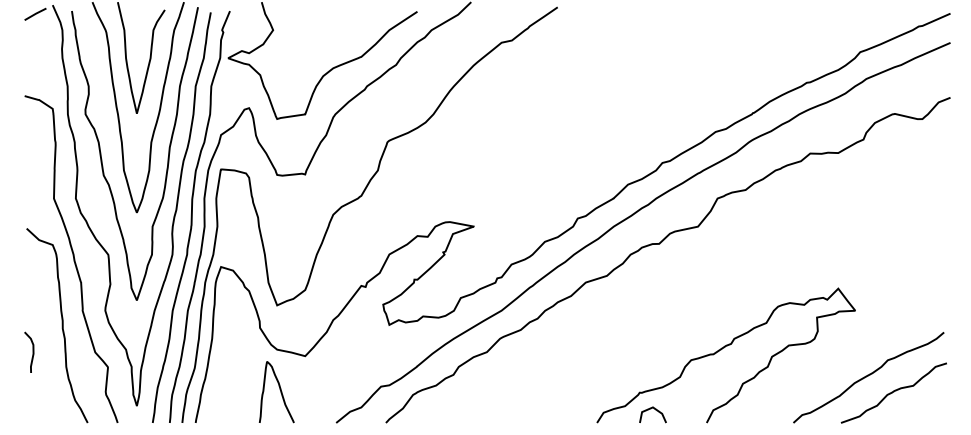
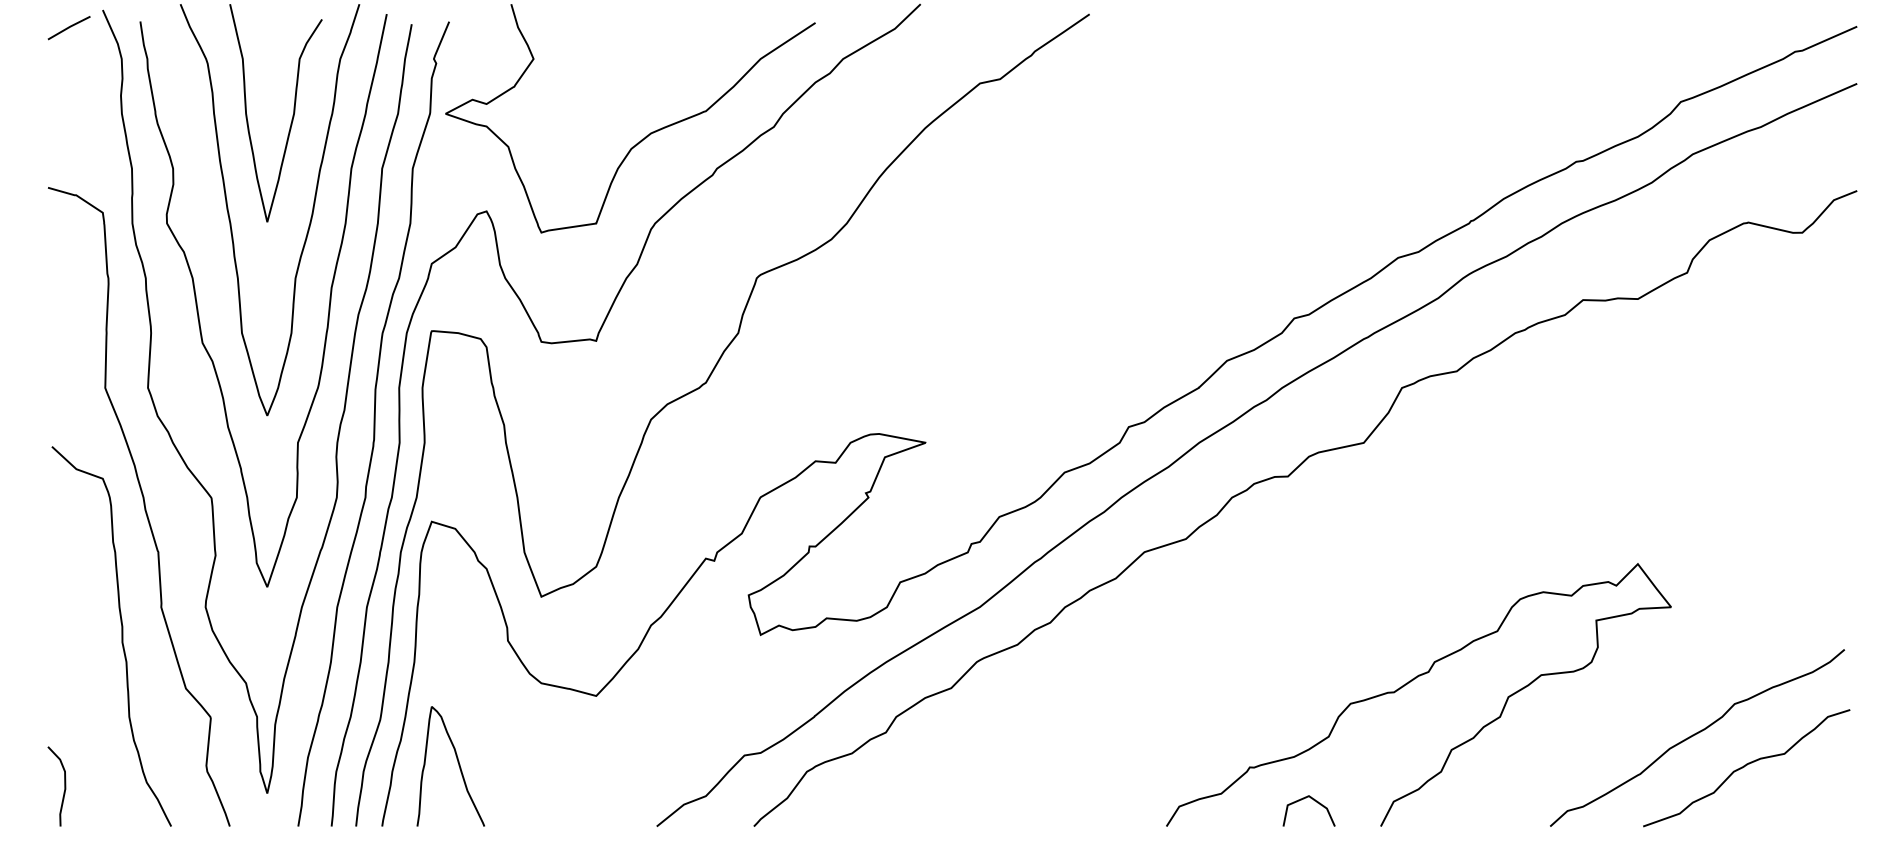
curve: (32, 351) -> (63, 784), moved
curve: (280, 392) -> (458, 766), moved
line: (655, 410) -> (1313, 802), moved

